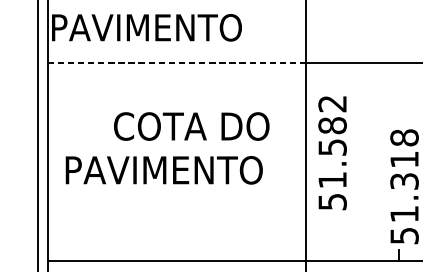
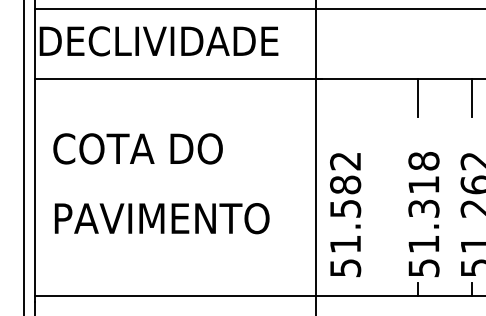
text: (162, 27) -> (160, 41), PAVIMENTO -> DECLIVIDADE
line: (179, 62) -> (178, 79), dashed -> solid
line: (399, 79) -> (418, 97), added
text: (191, 126) -> (137, 148), moved
text: (332, 153) -> (345, 215), moved
text: (163, 170) -> (161, 218), moved

